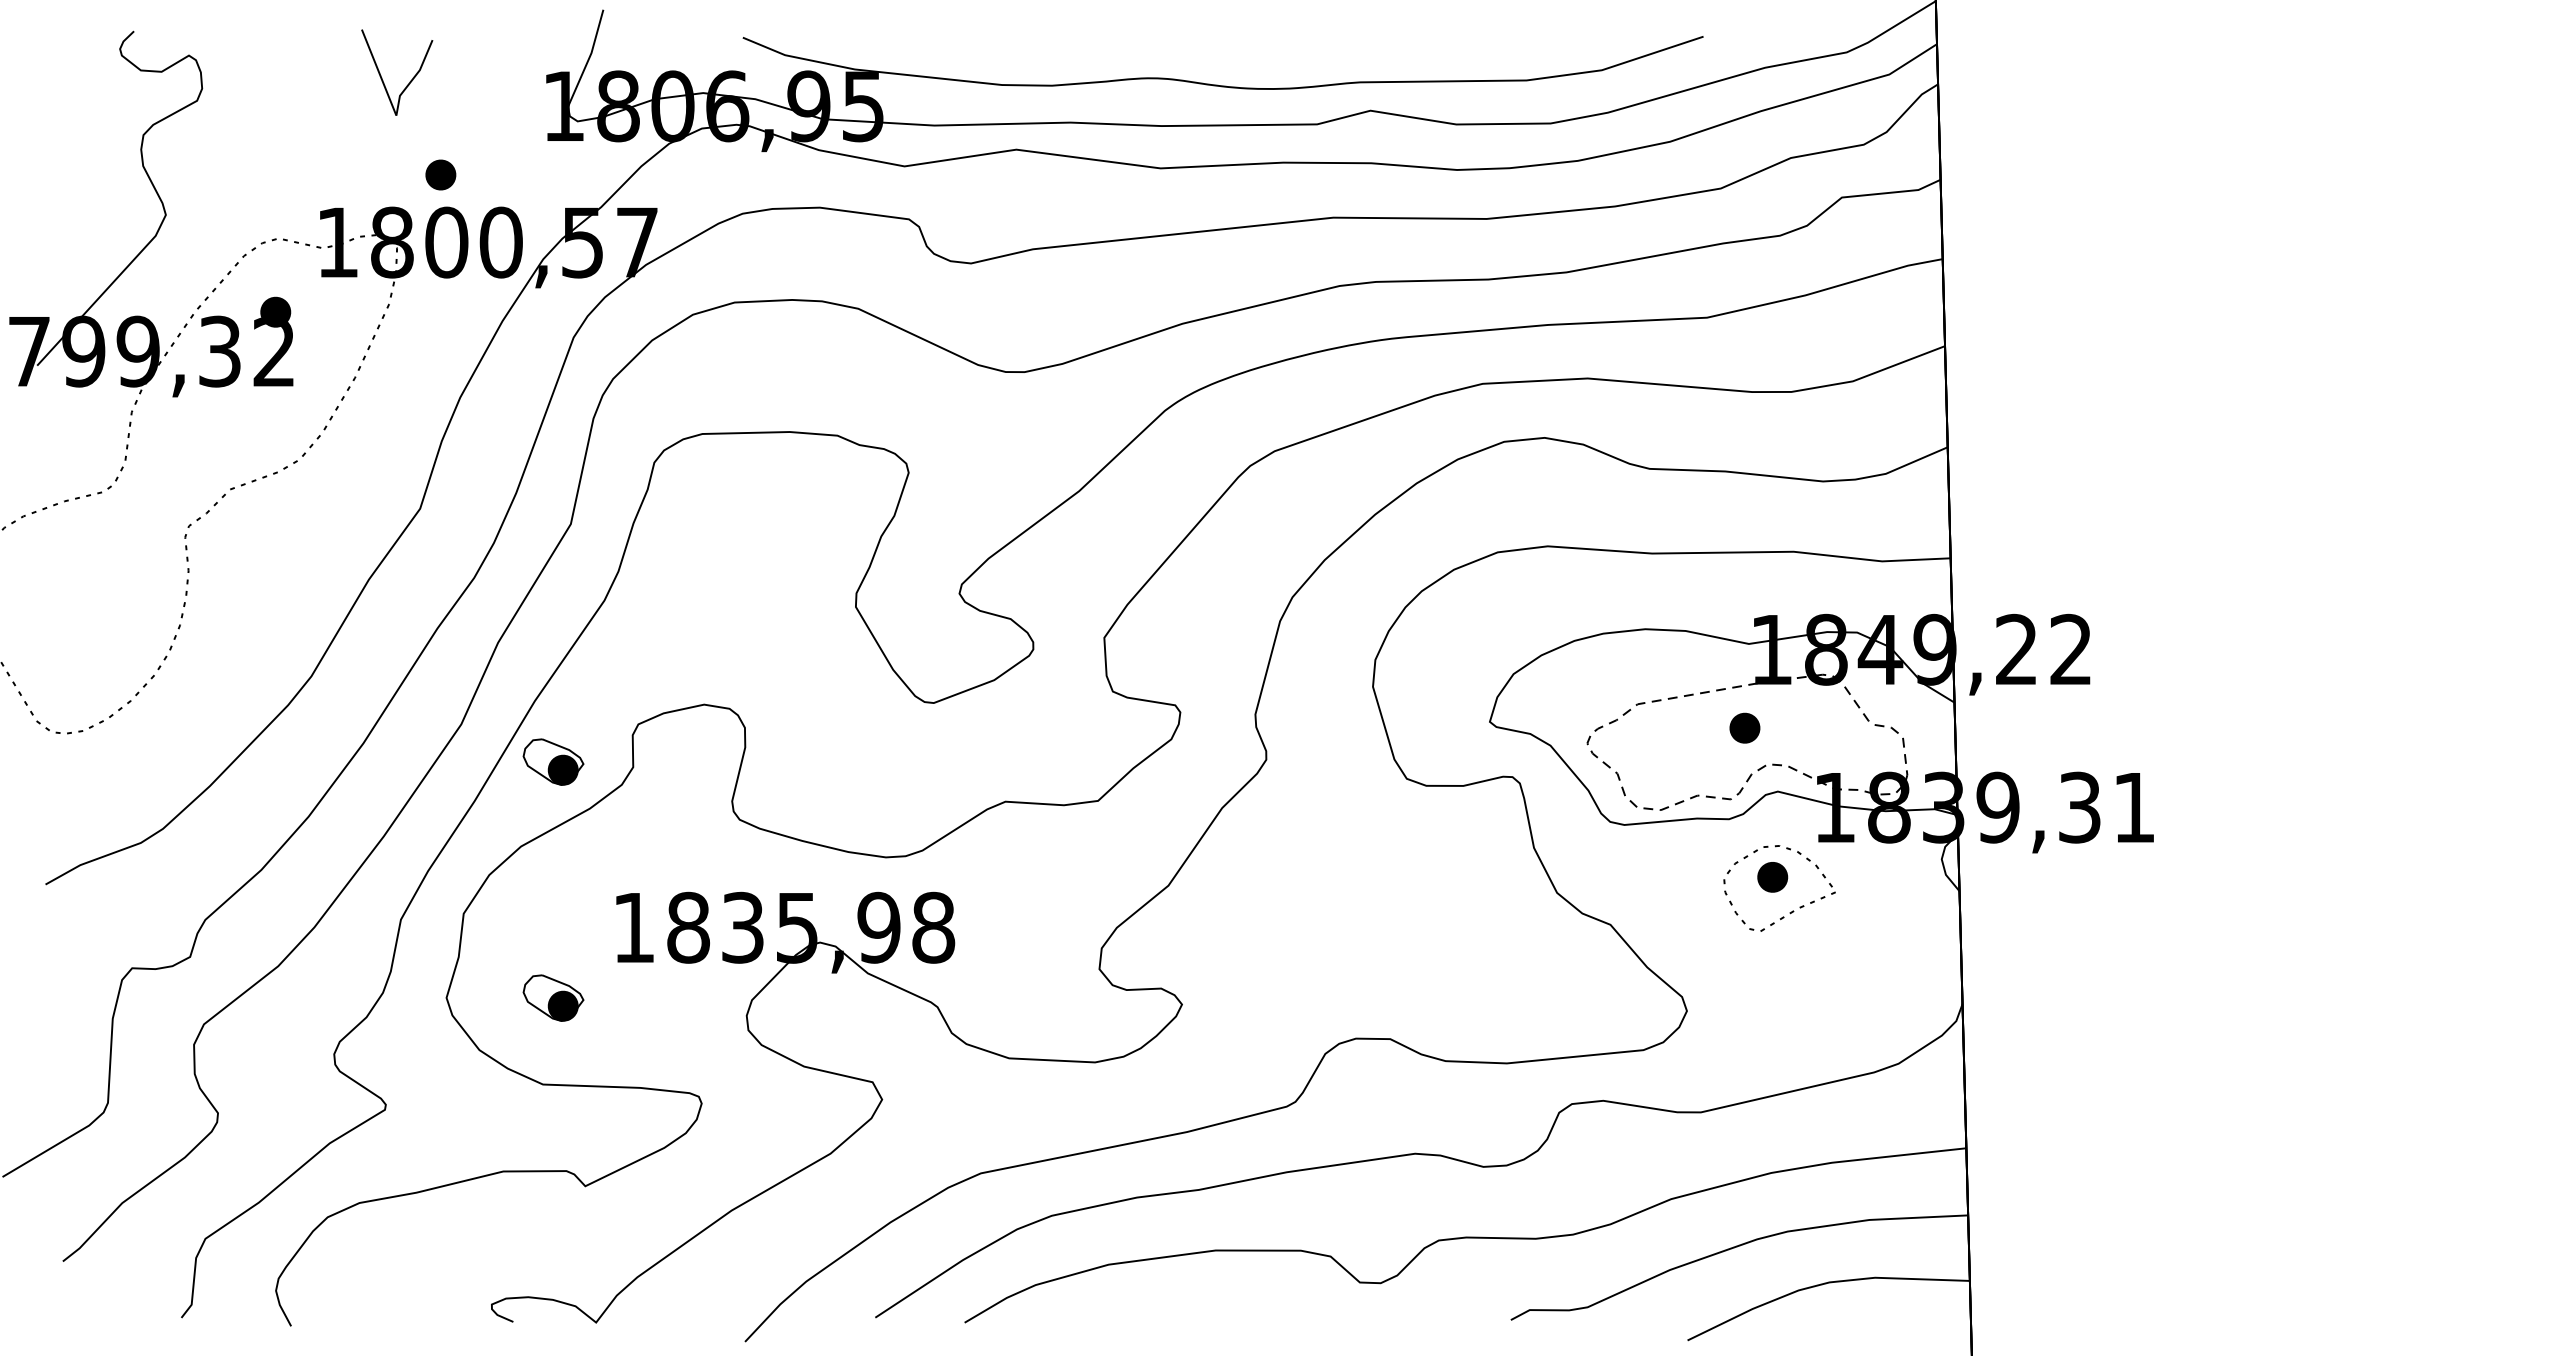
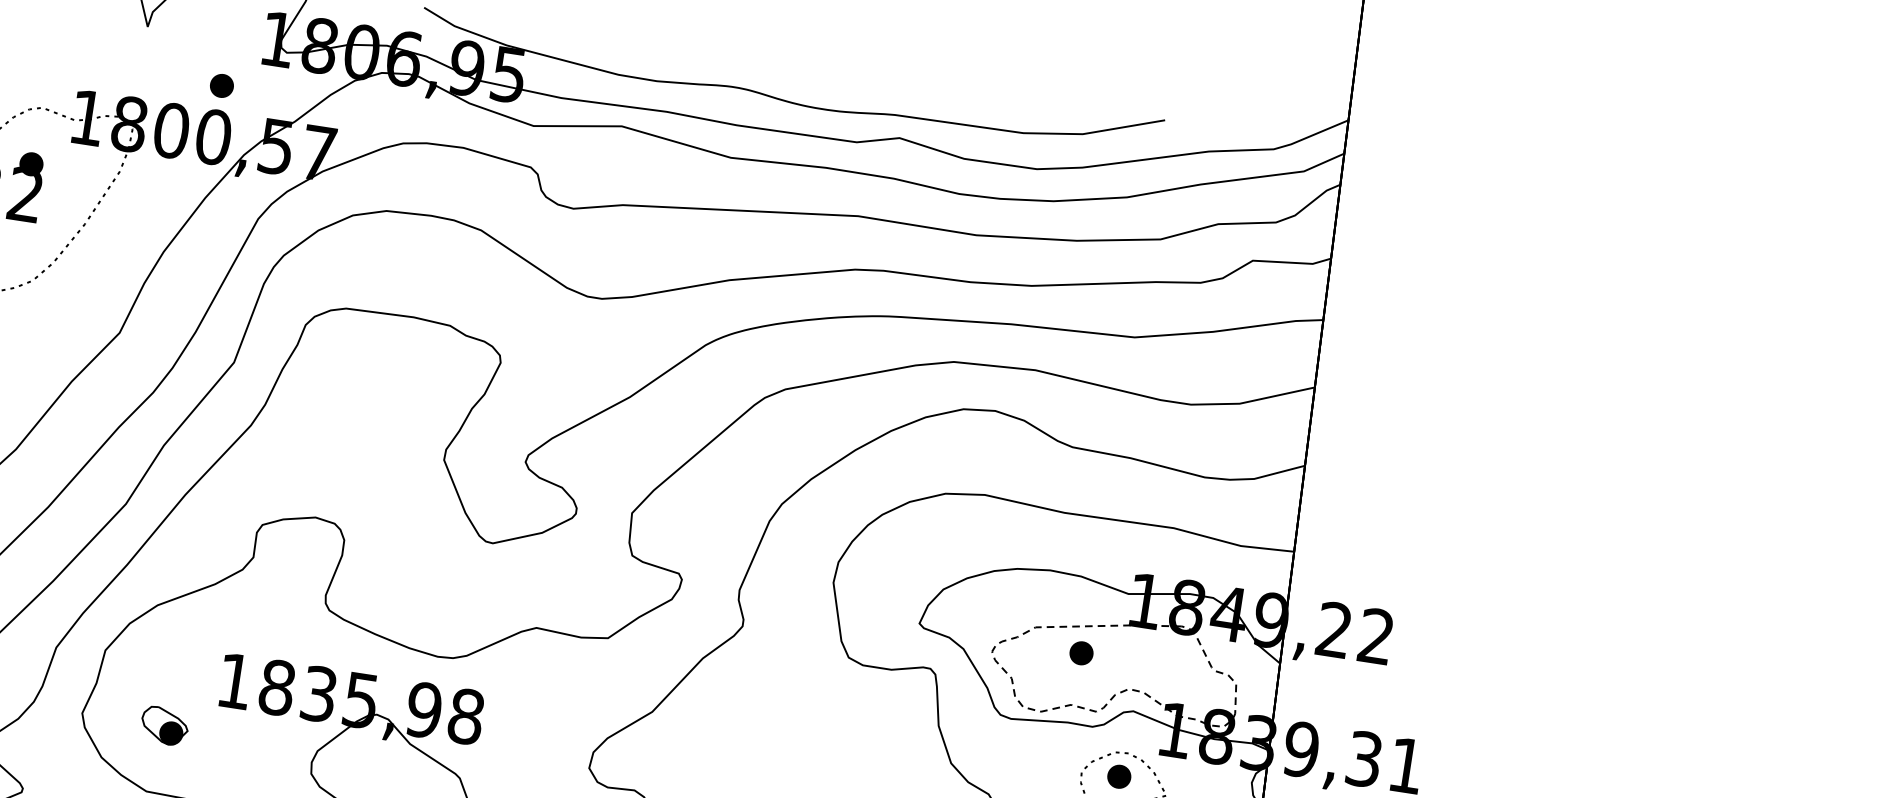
part: (440, 174) -> (221, 85), moved
part: (1744, 727) -> (1081, 652), moved
part: (553, 761) -> (192, 543), removed

